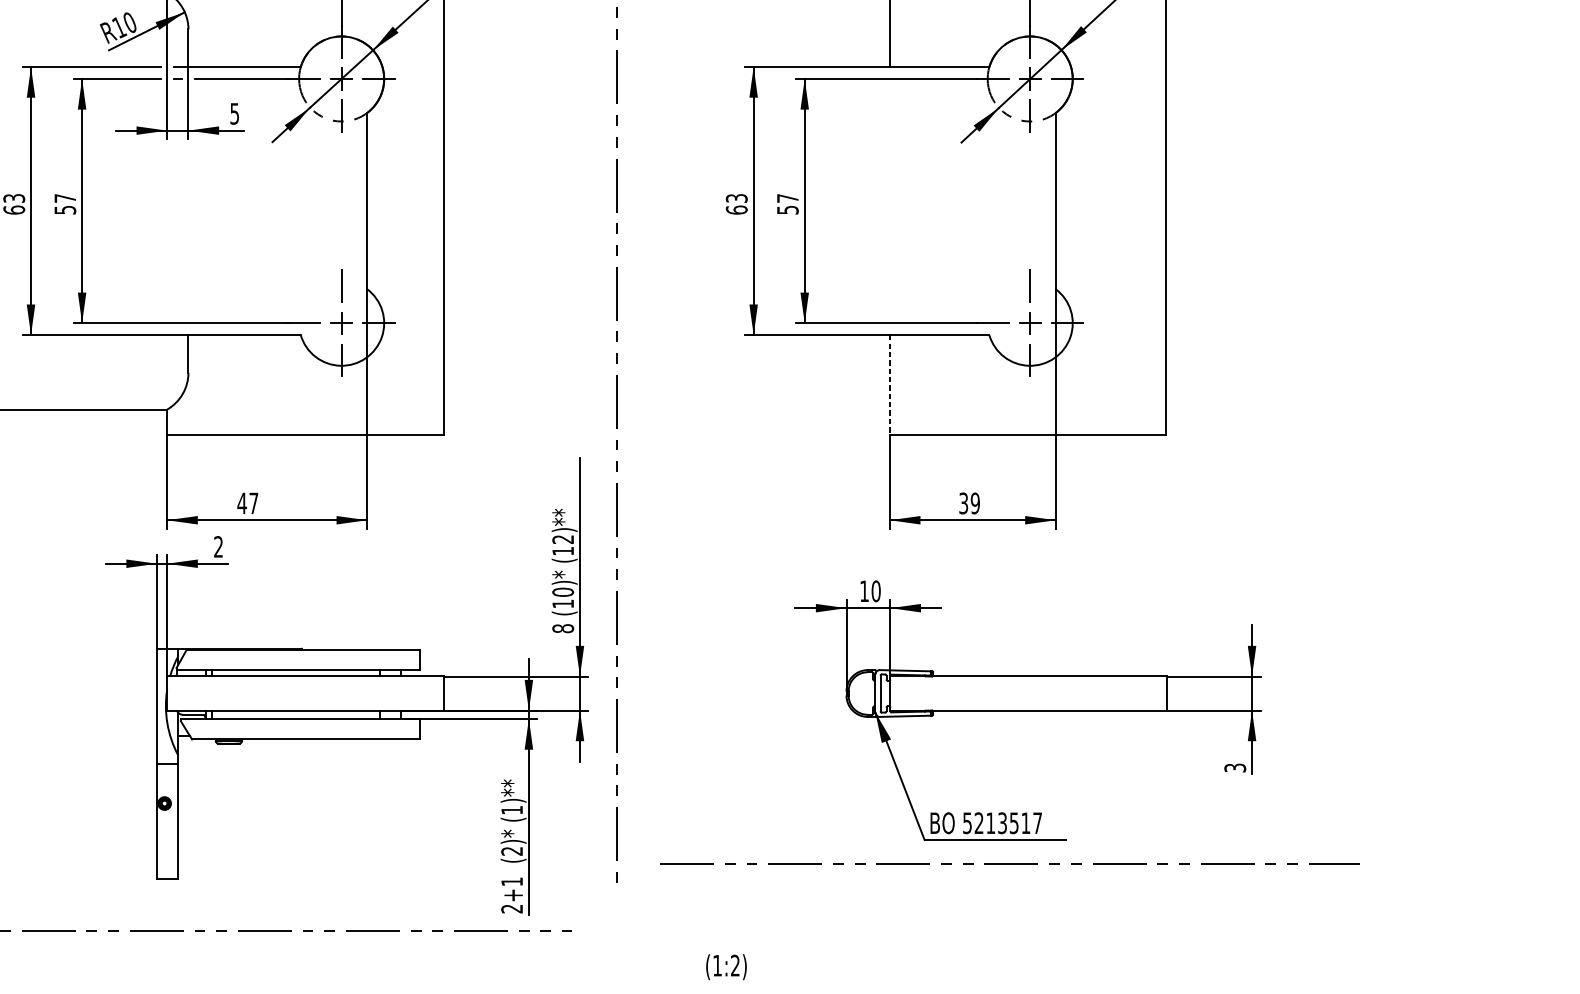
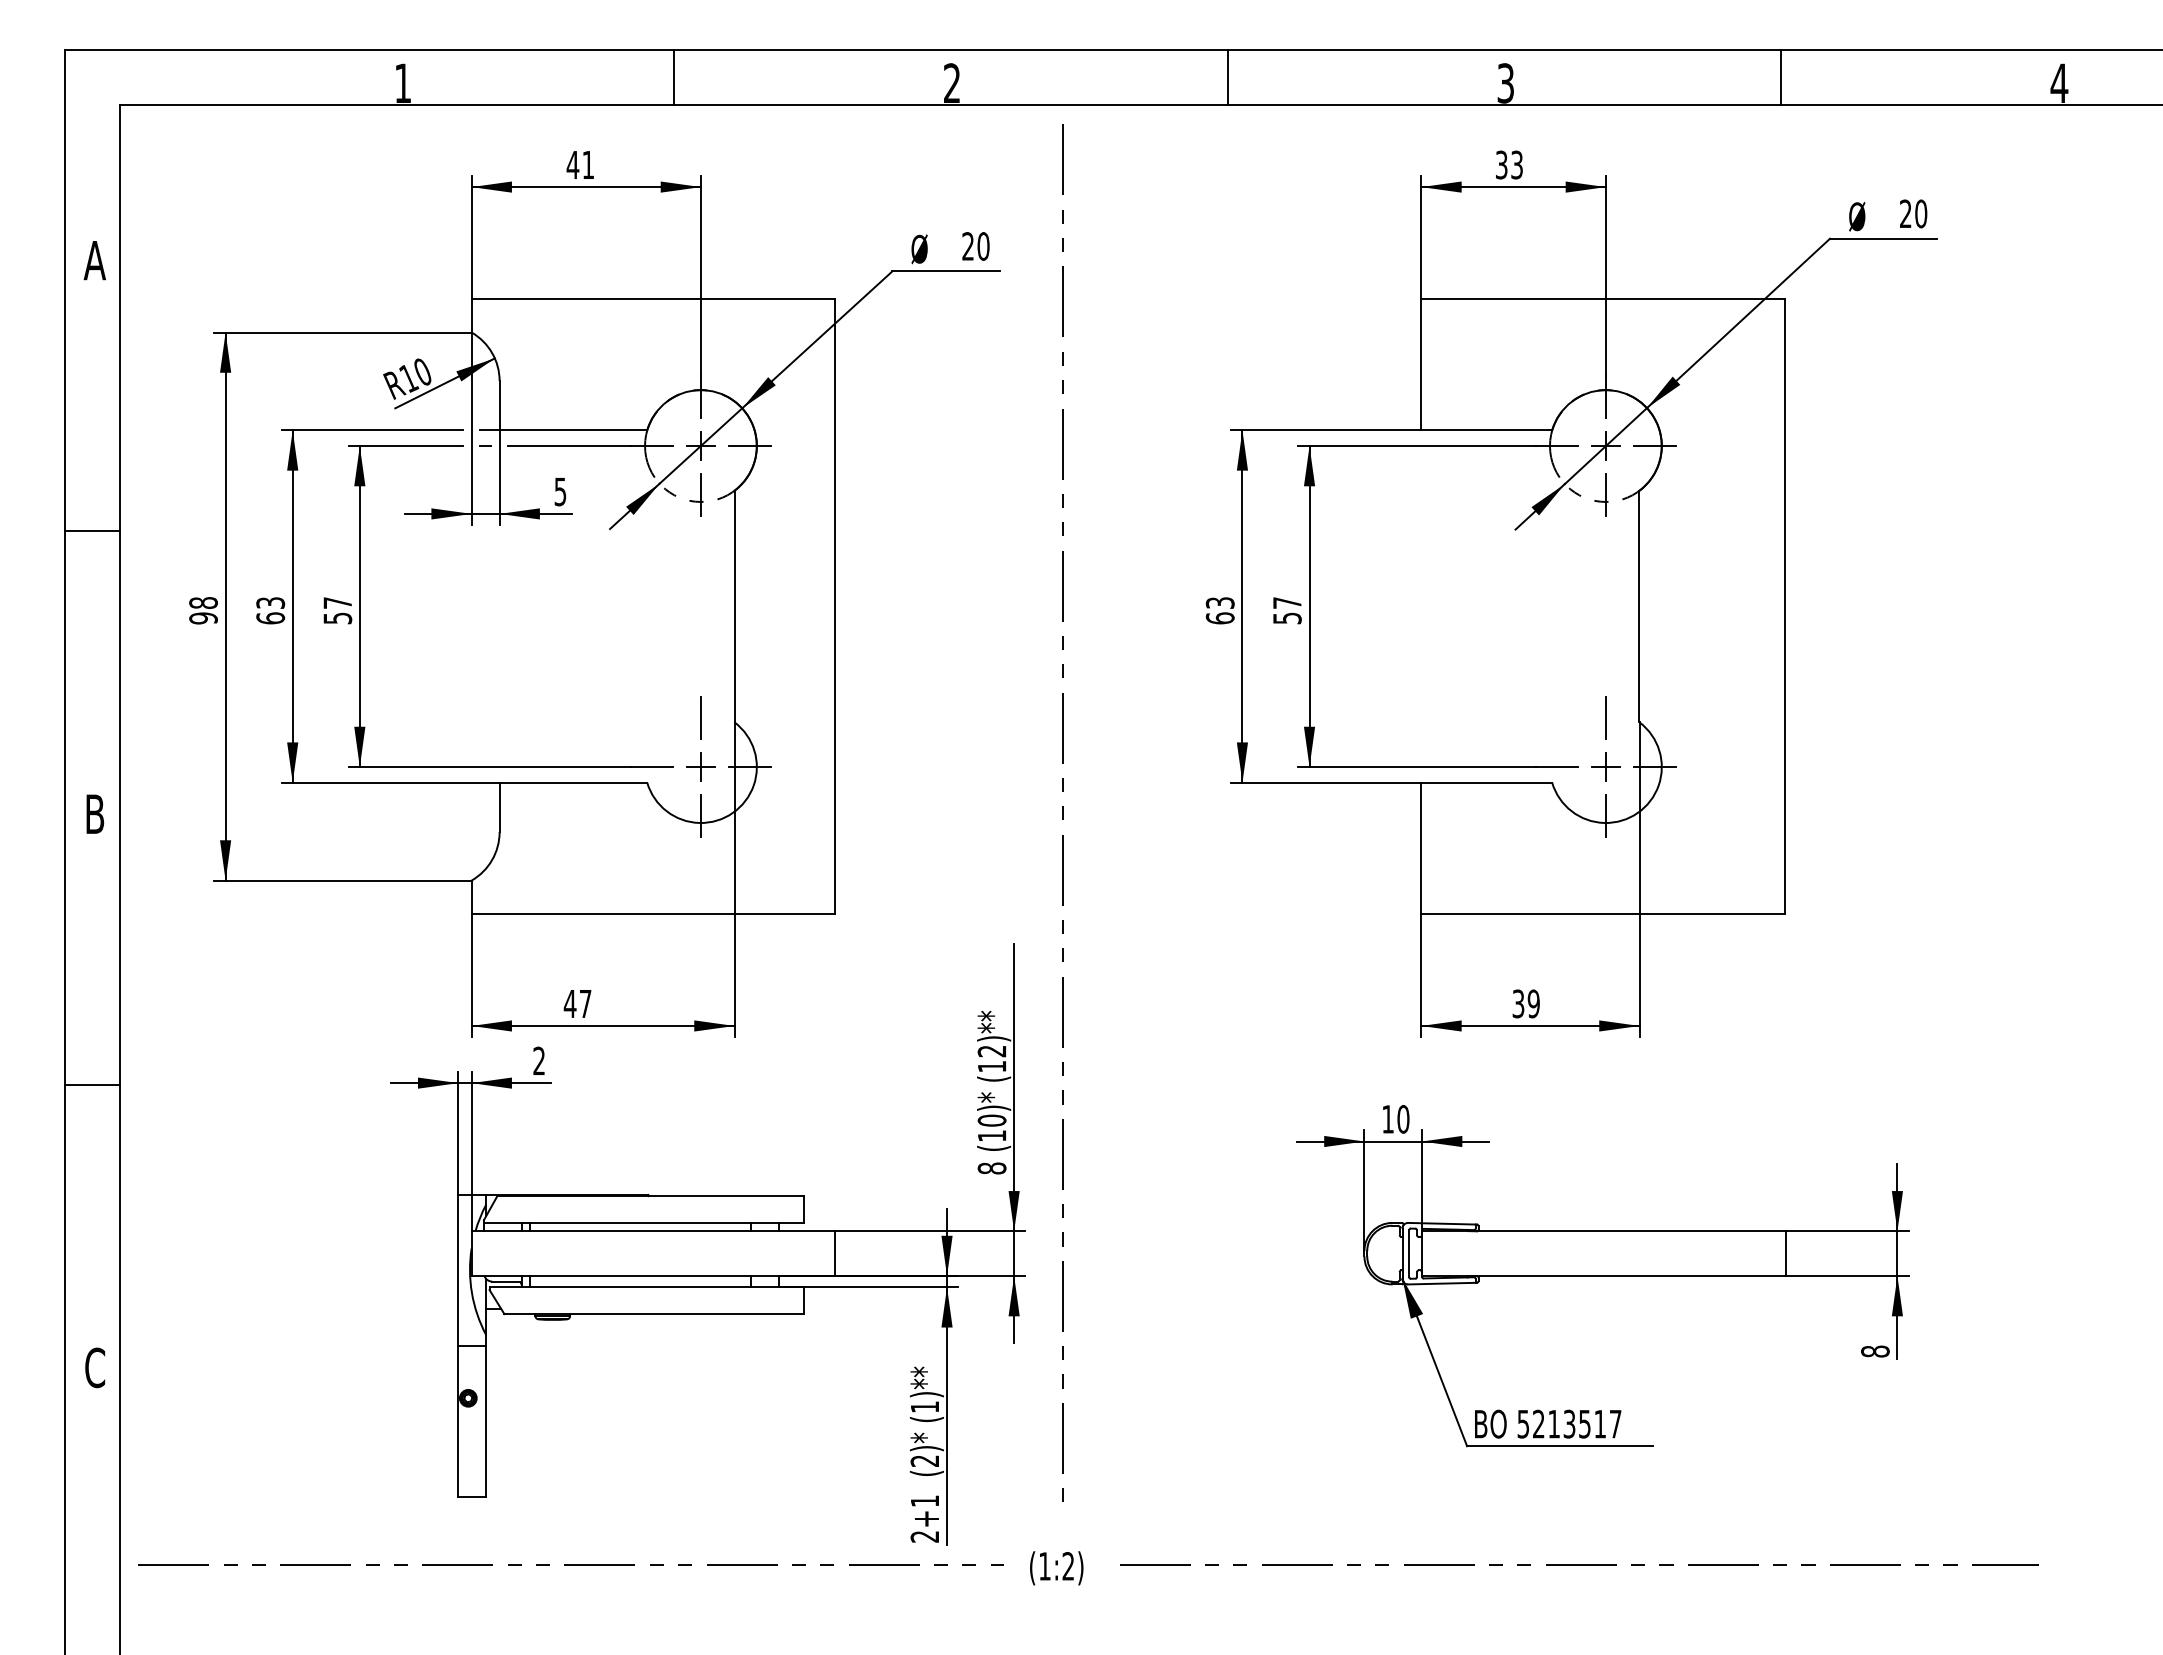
line: (889, 385) -> (1421, 848), dashed -> solid
text: (1235, 767) -> (1875, 1351), 3 -> 8
line: (1010, 863) -> (1579, 1564), moved
text: (726, 967) -> (1056, 1568), moved

